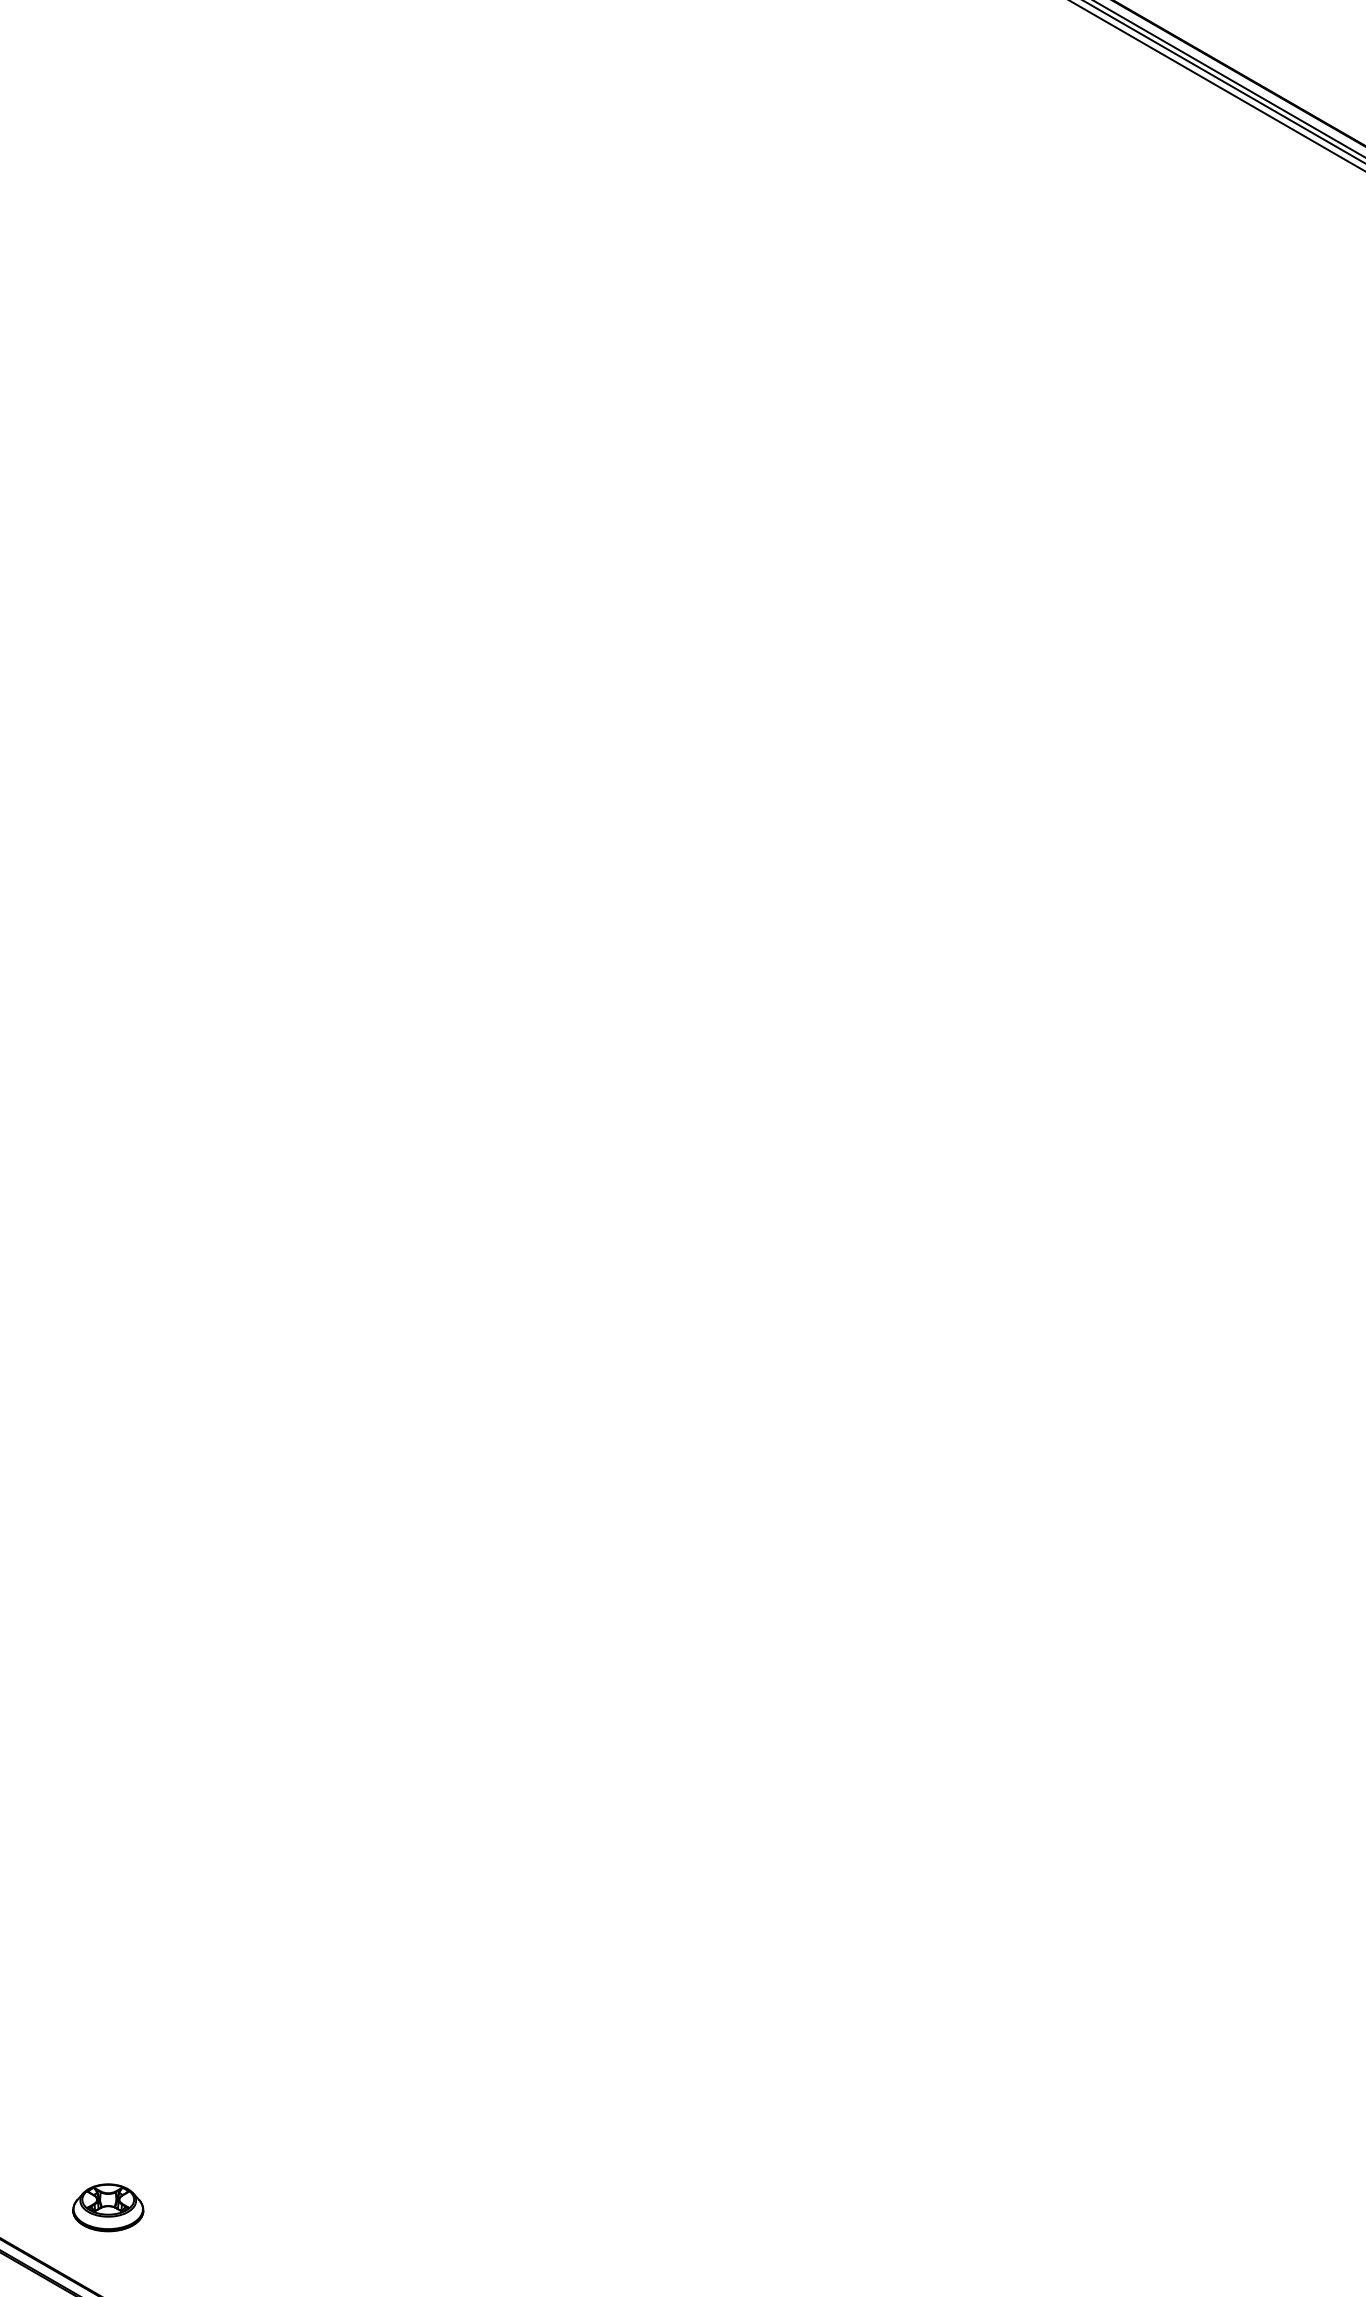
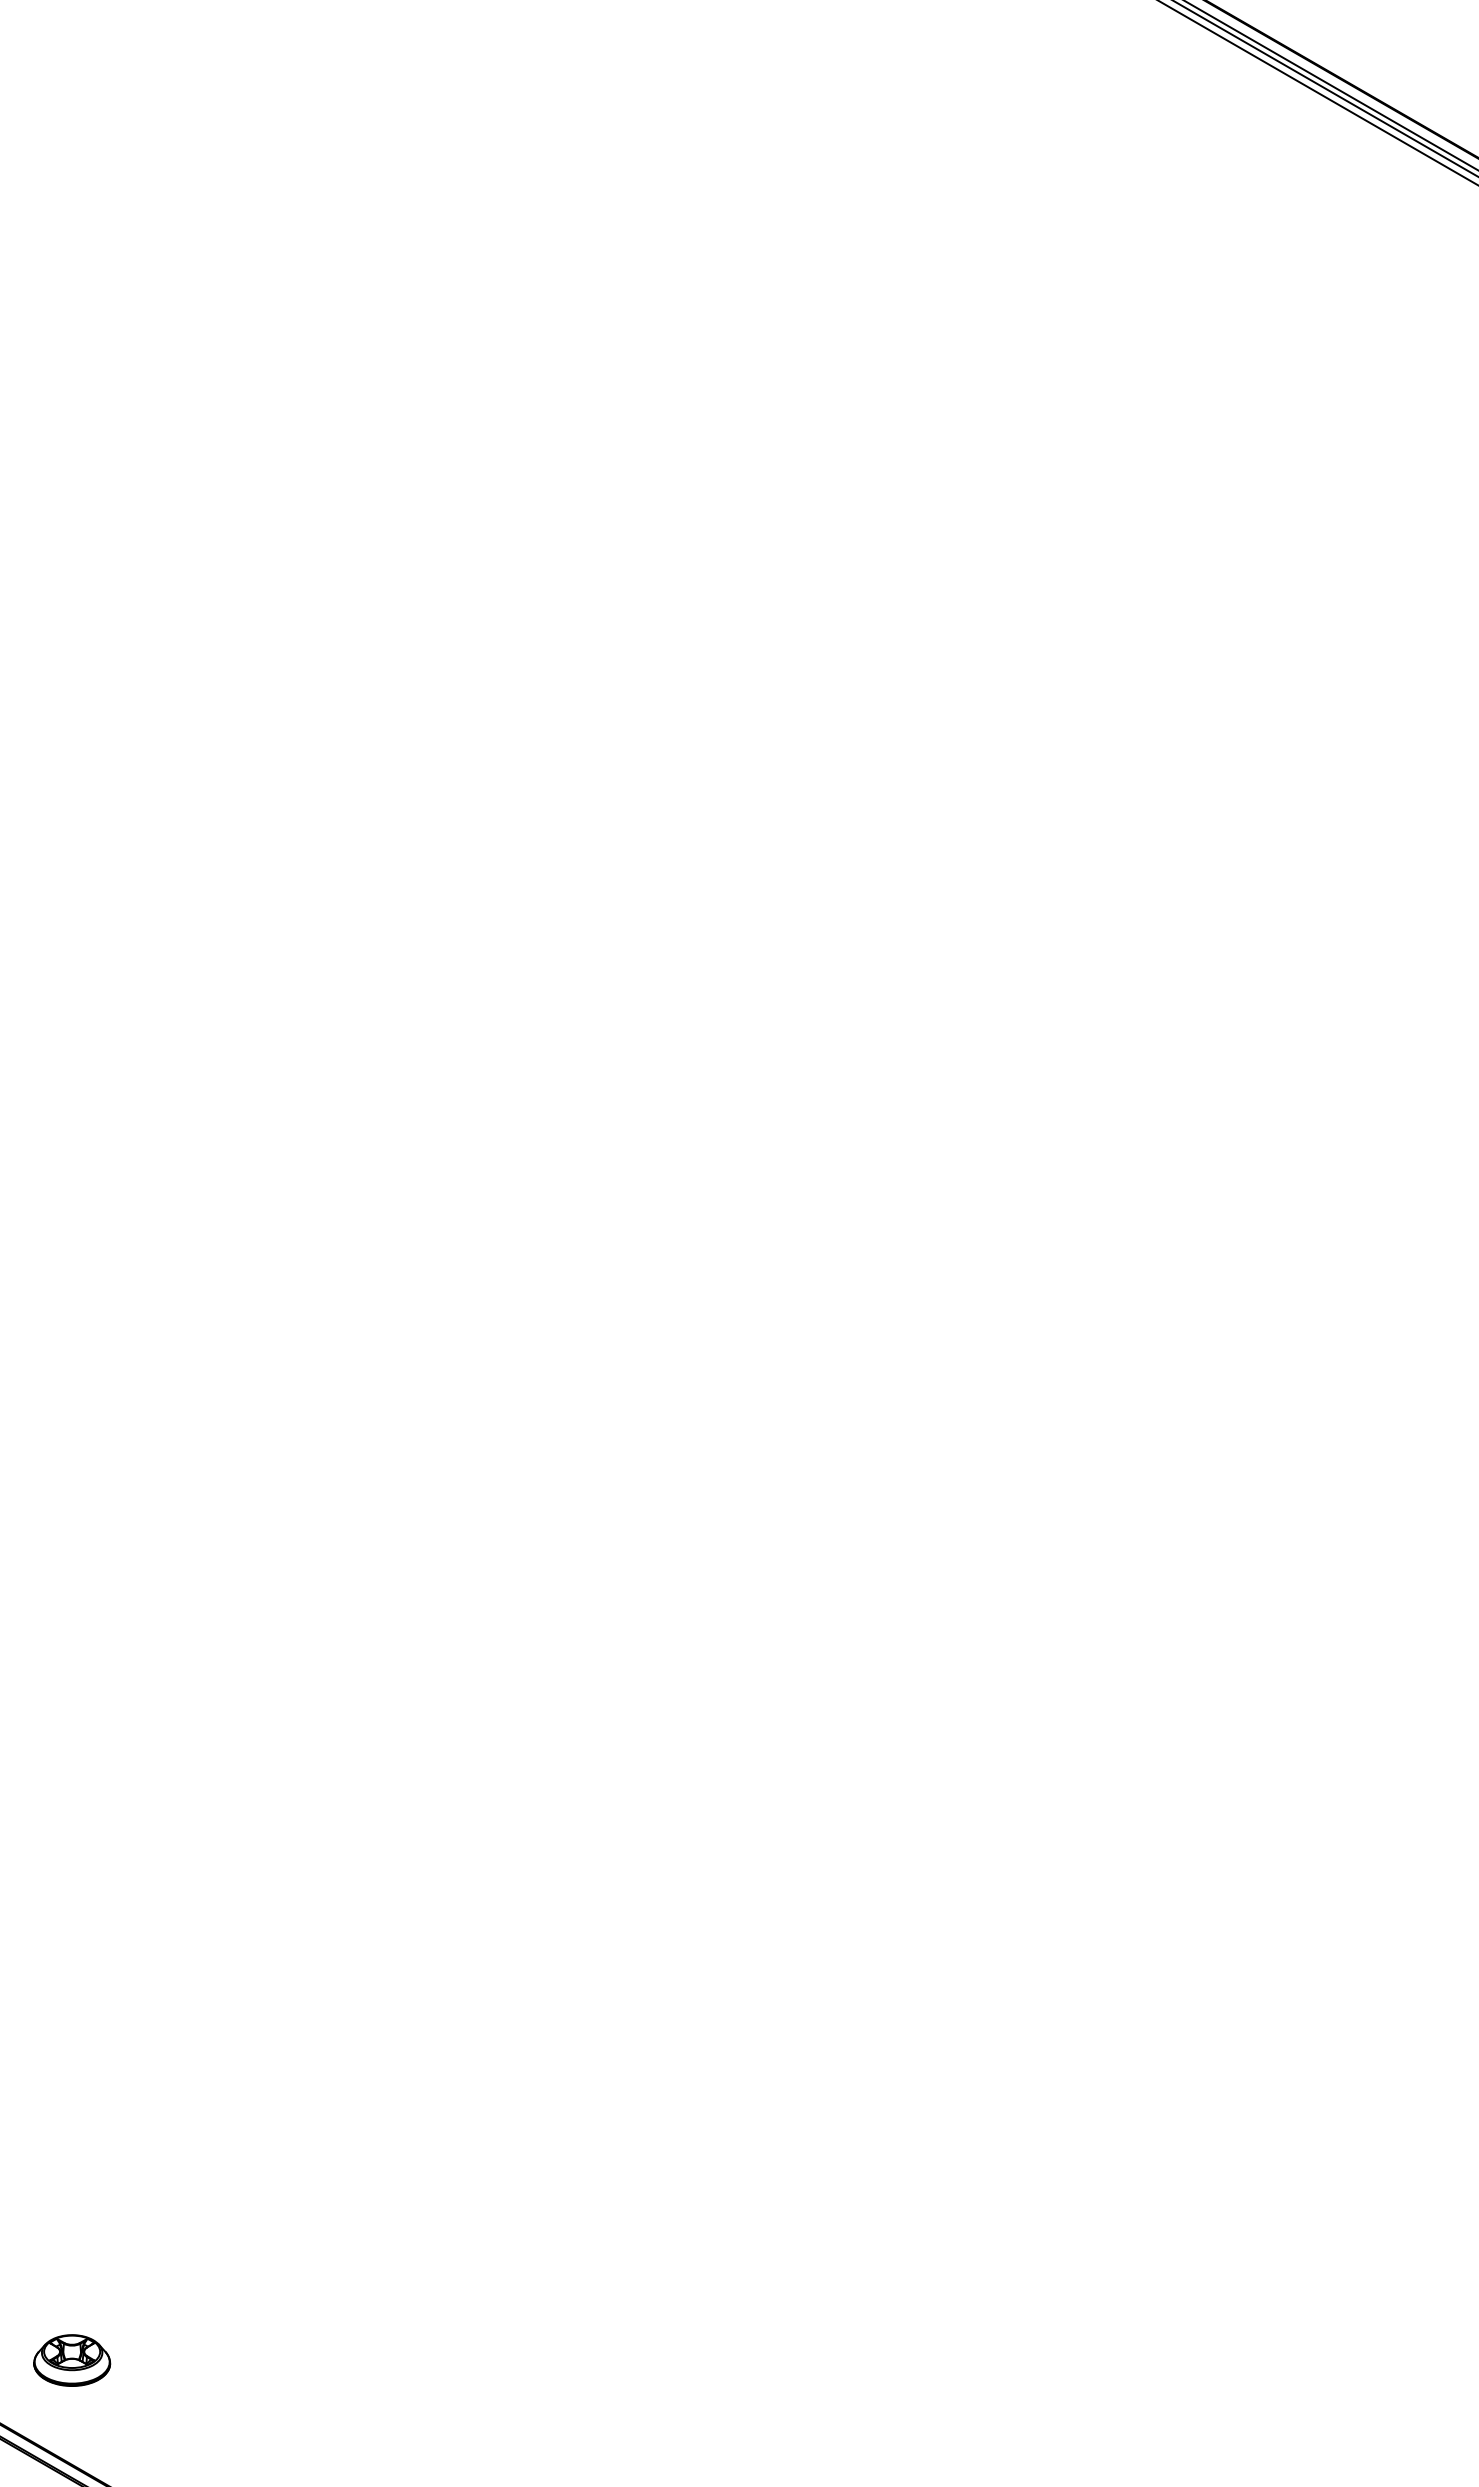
part: (108, 2207) -> (72, 2360), moved

